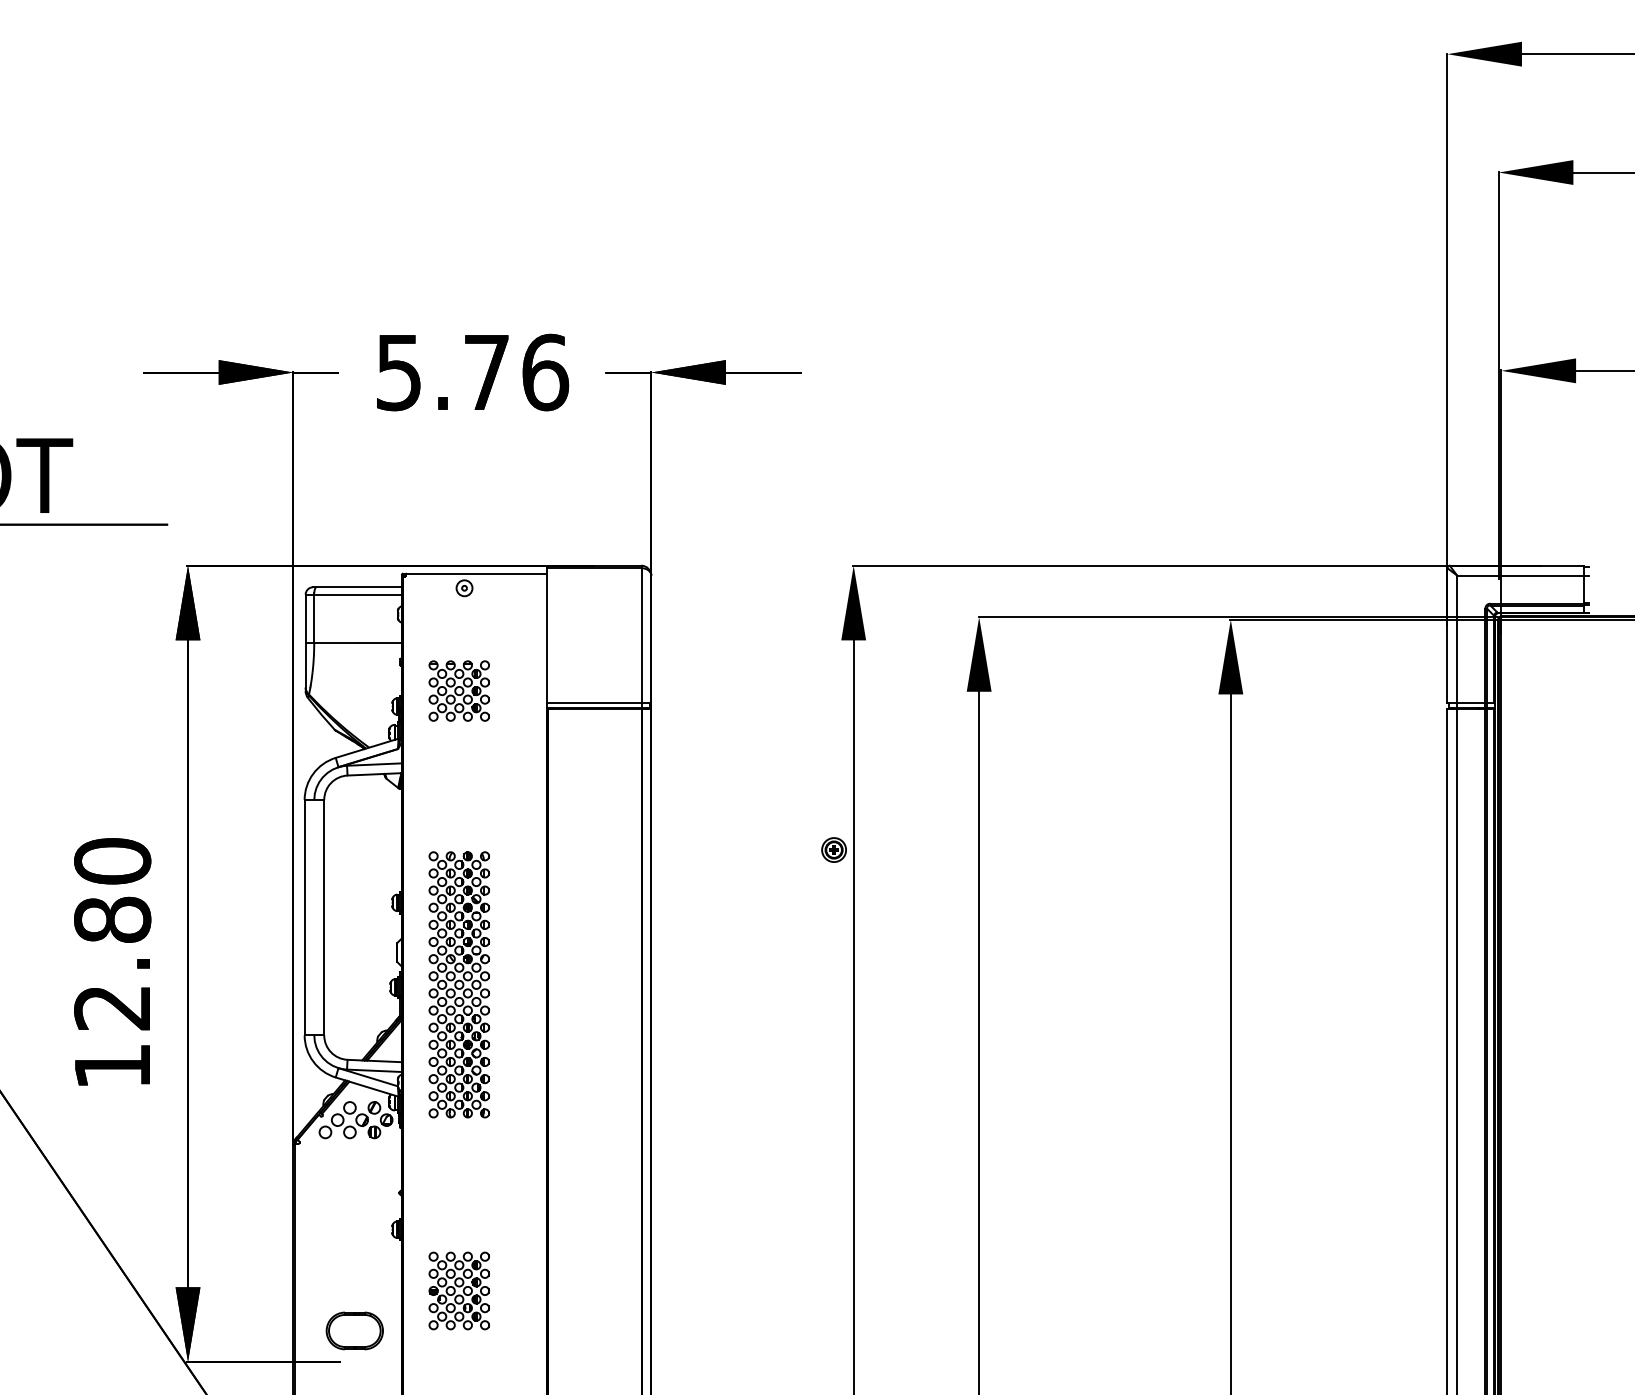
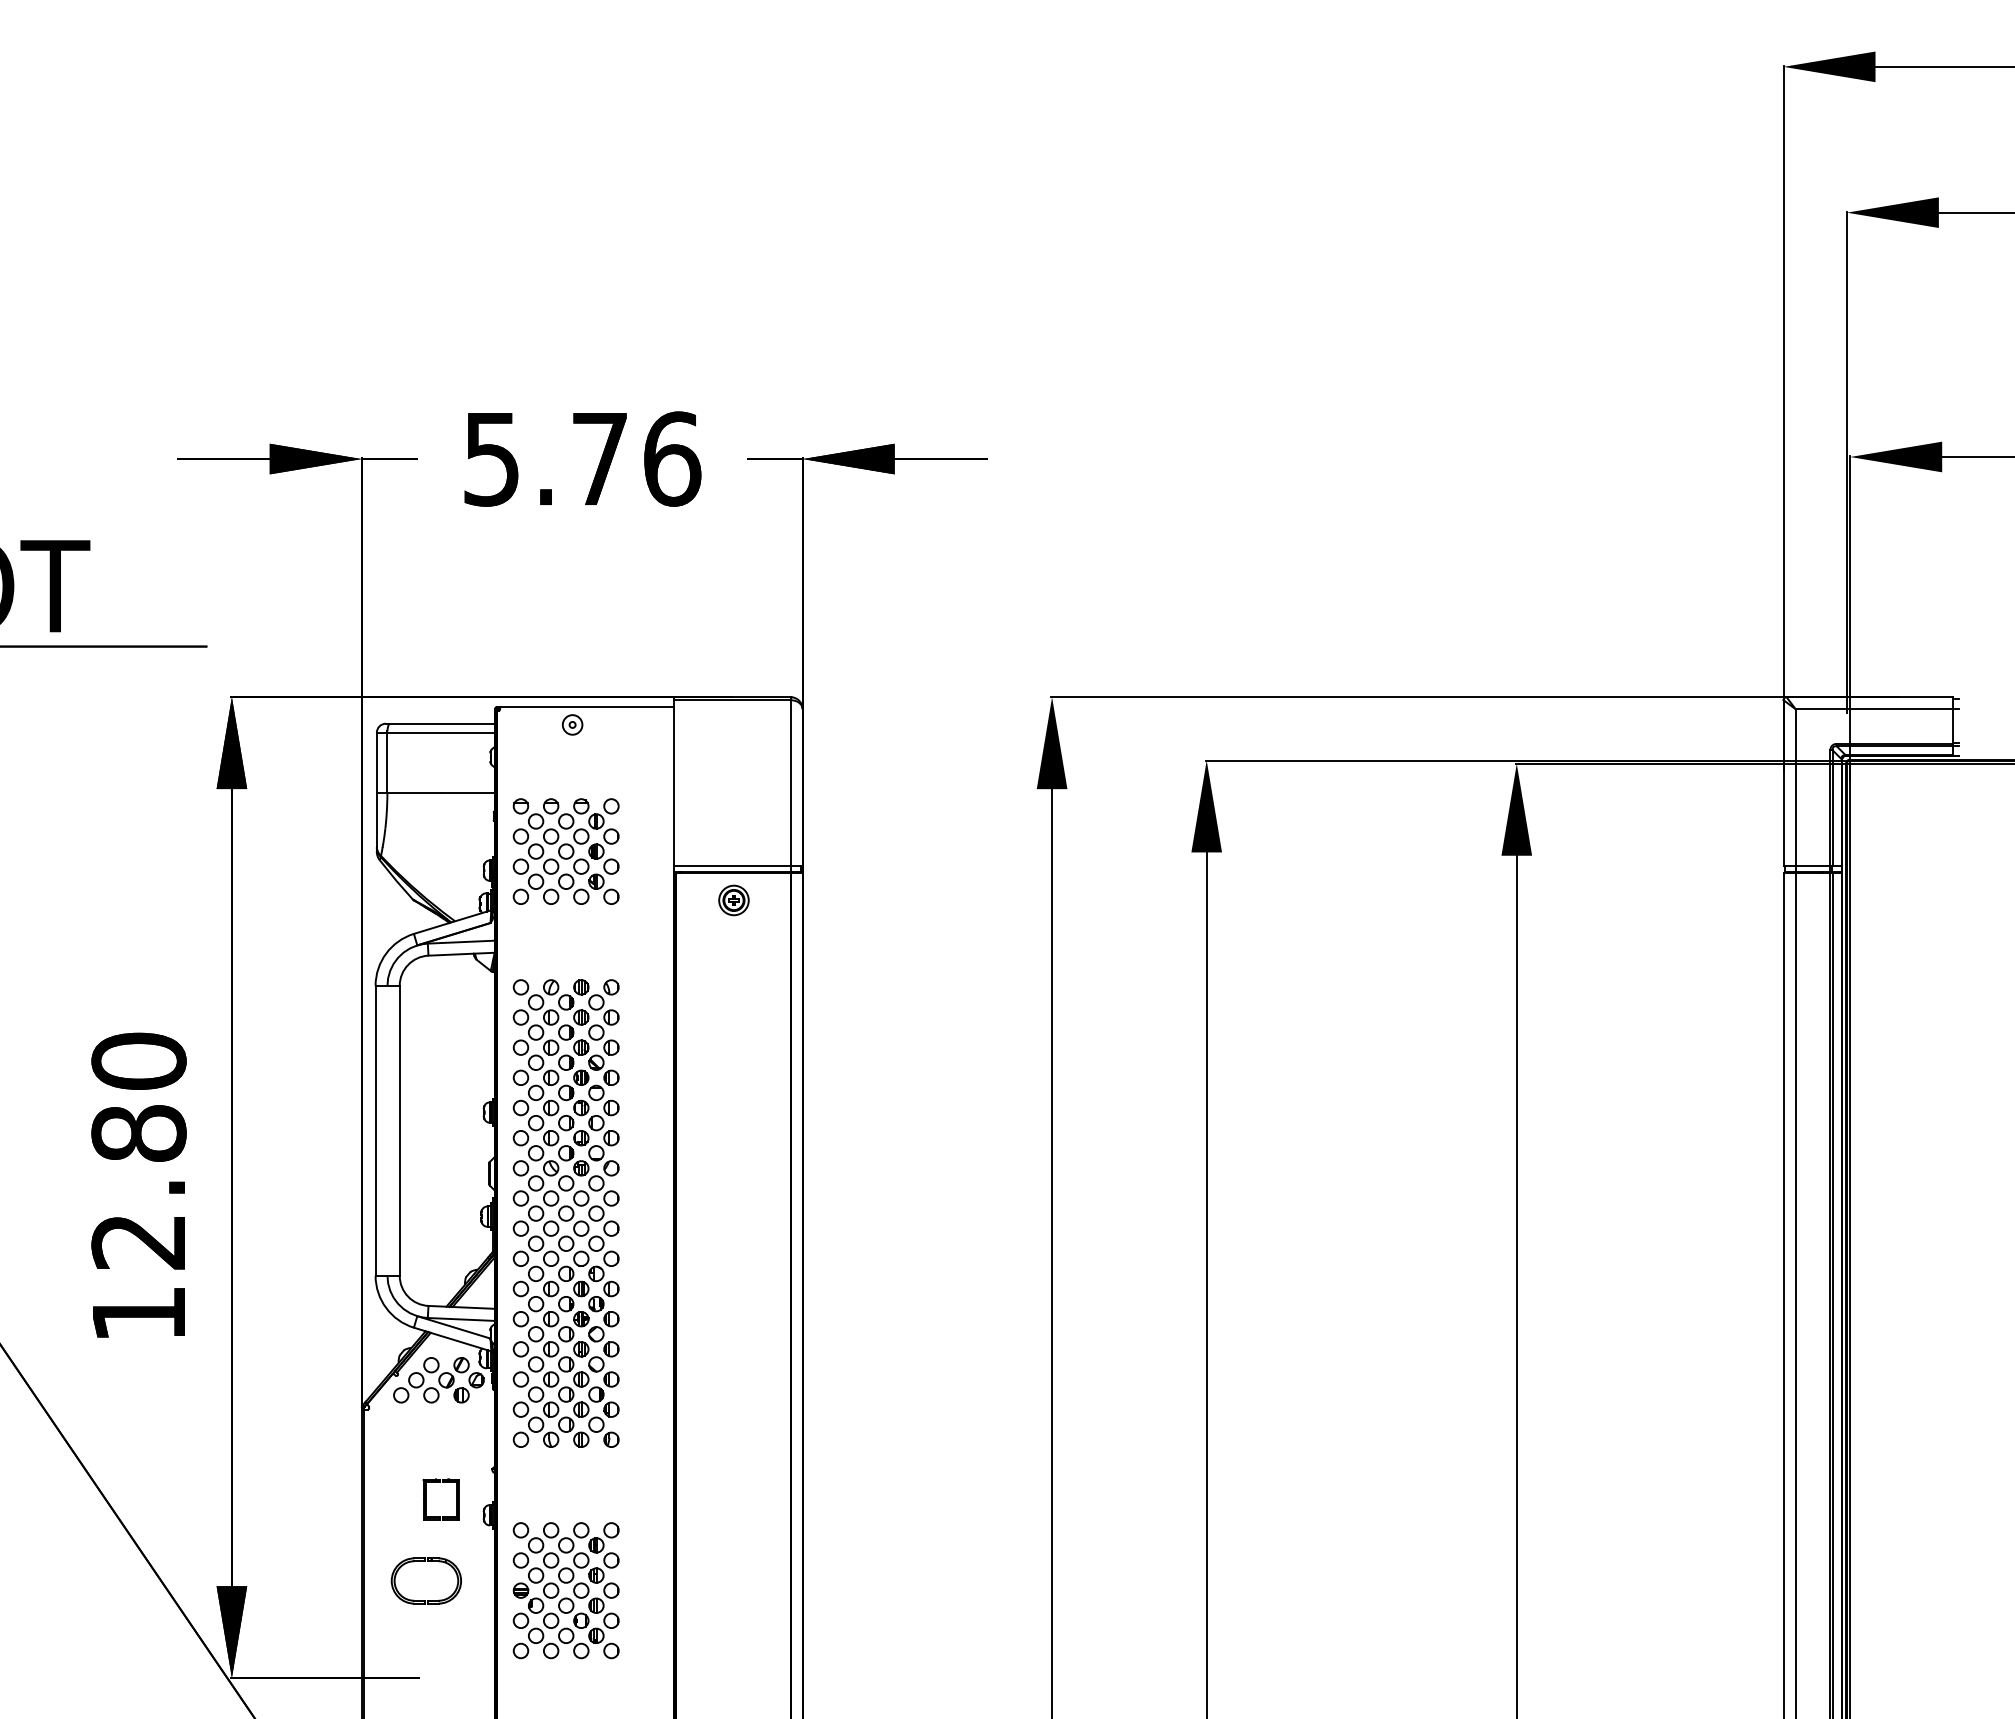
part: (458, 691) -> (565, 851), size x1.43
part: (833, 850) -> (733, 900), moved
part: (458, 984) -> (565, 1213), size x1.43
part: (345, 1216) -> (426, 1499), added
part: (458, 1290) -> (565, 1590), size x1.43
part: (354, 1315) -> (425, 1561), moved

